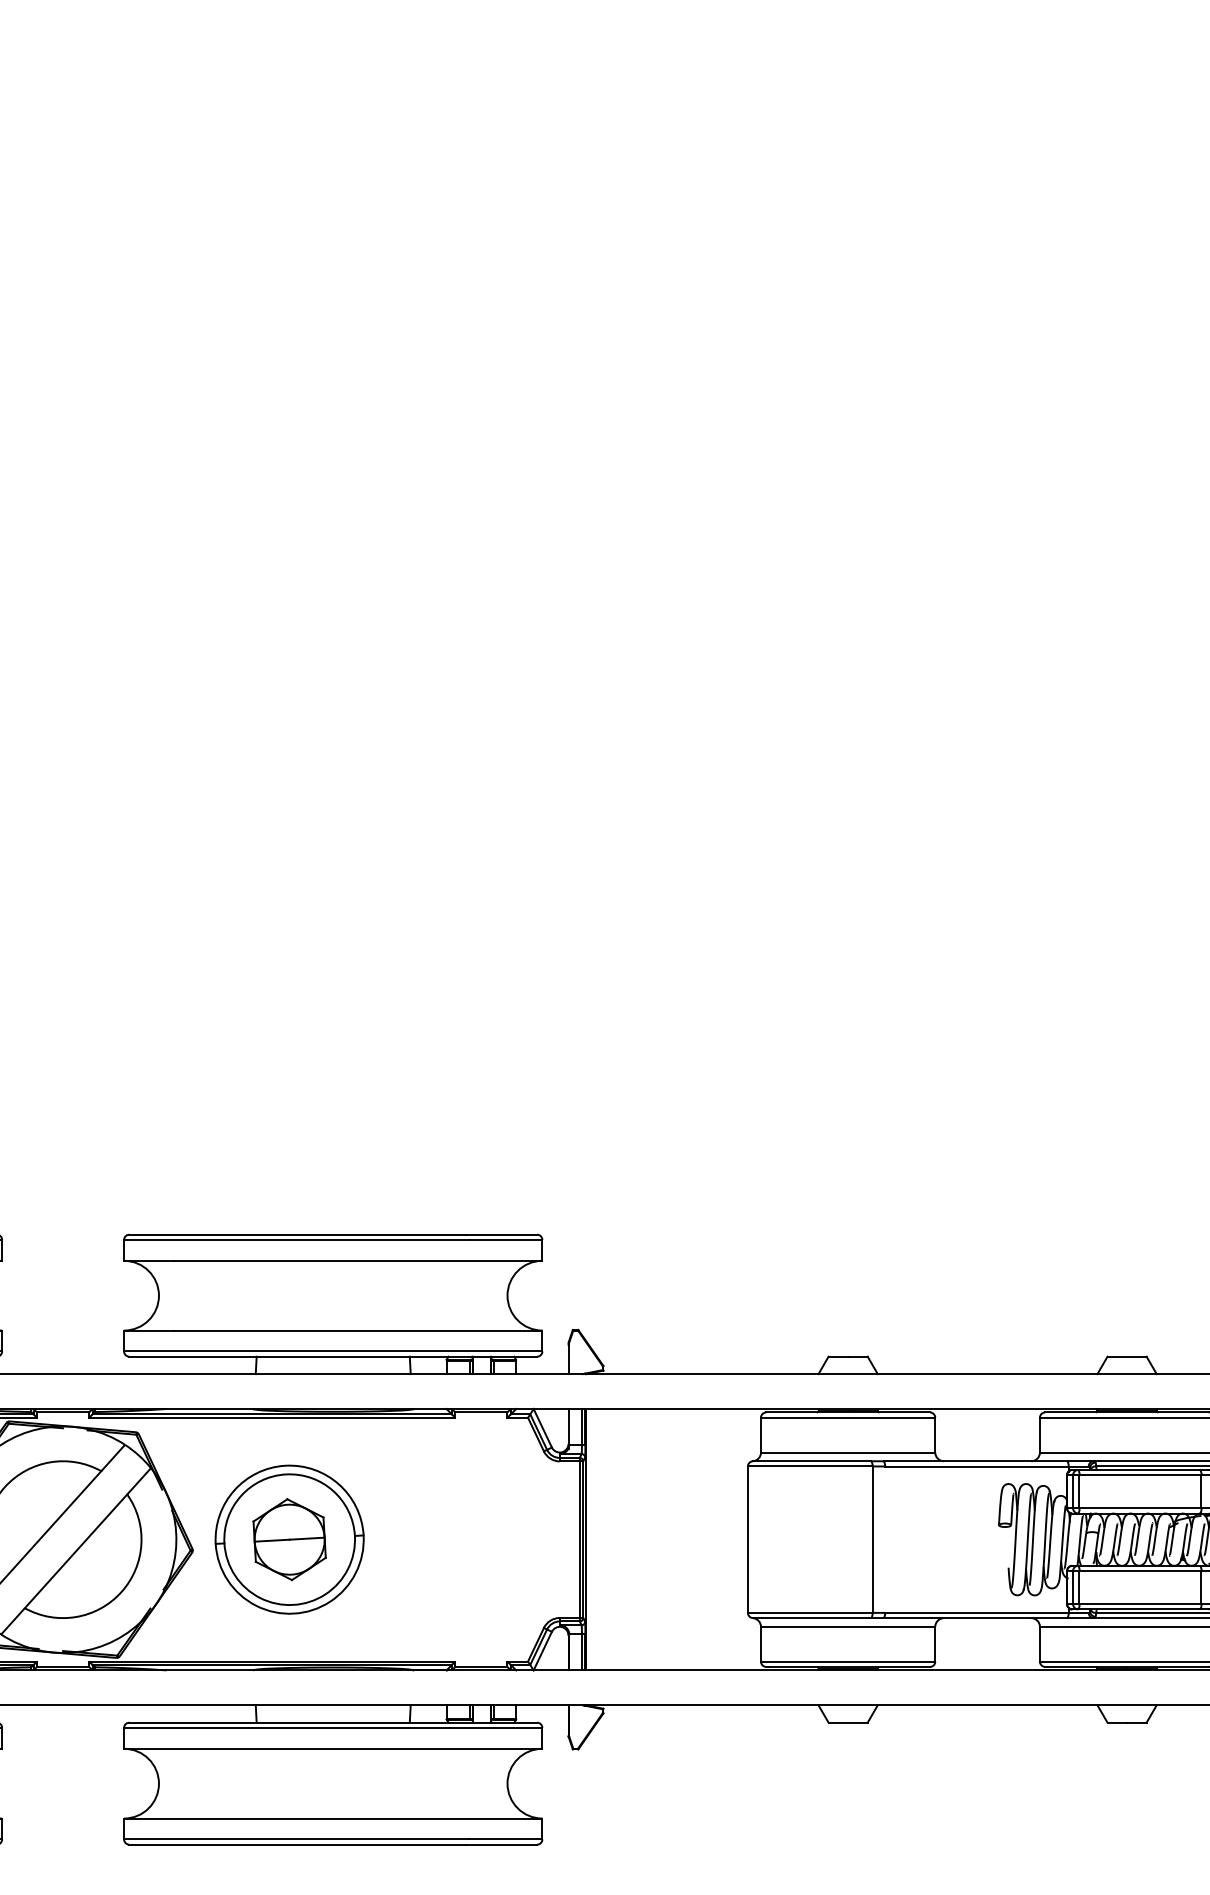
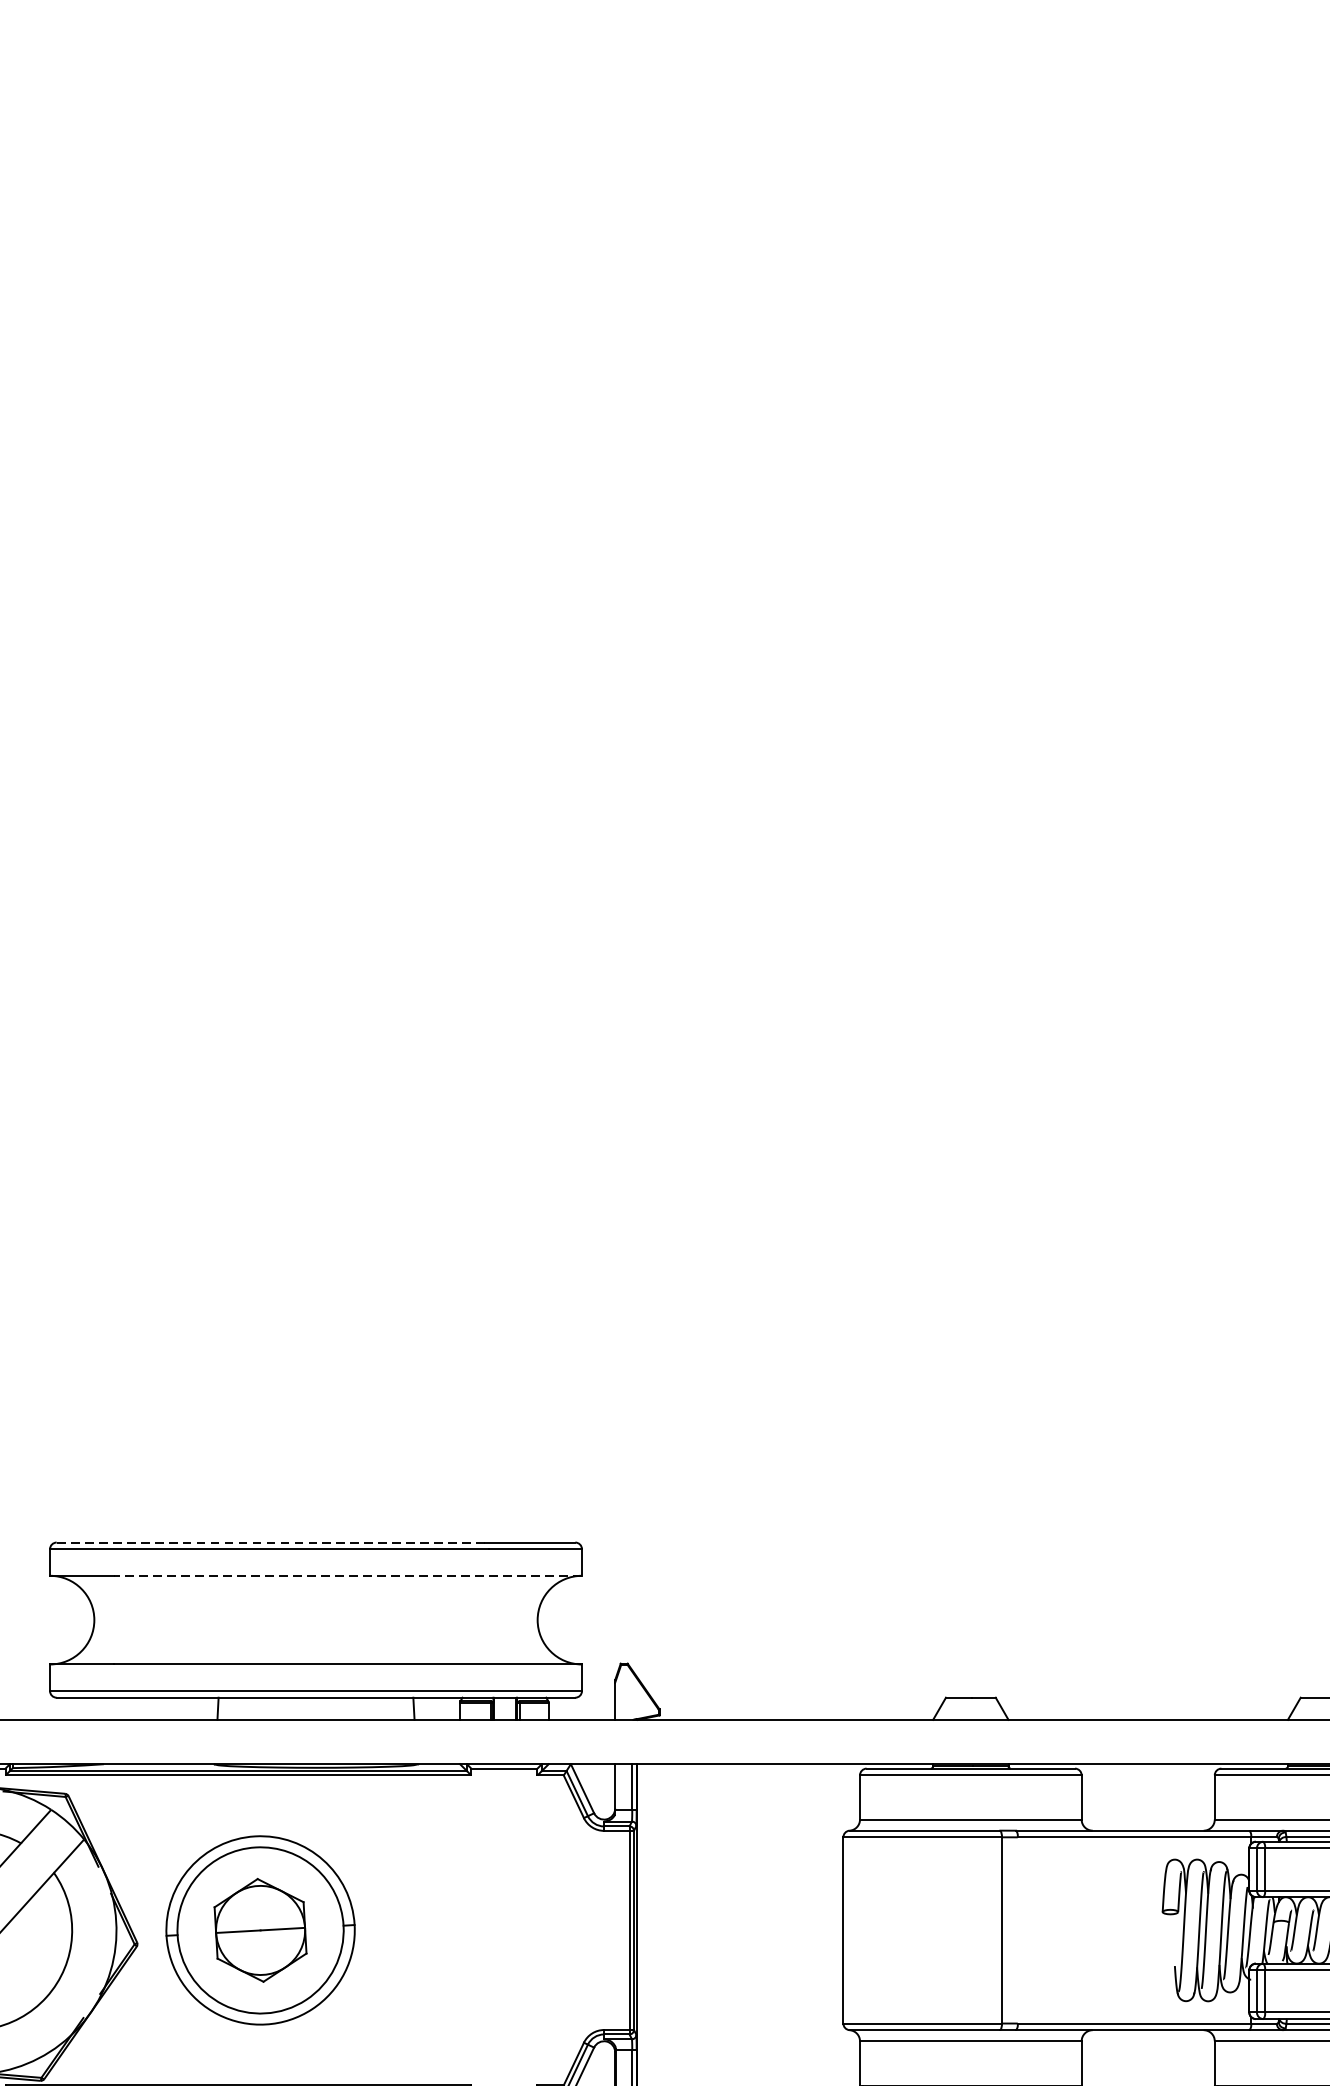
line: (298, 1234) -> (271, 1542), solid -> dashed
line: (357, 1260) -> (346, 1575), solid -> dashed

